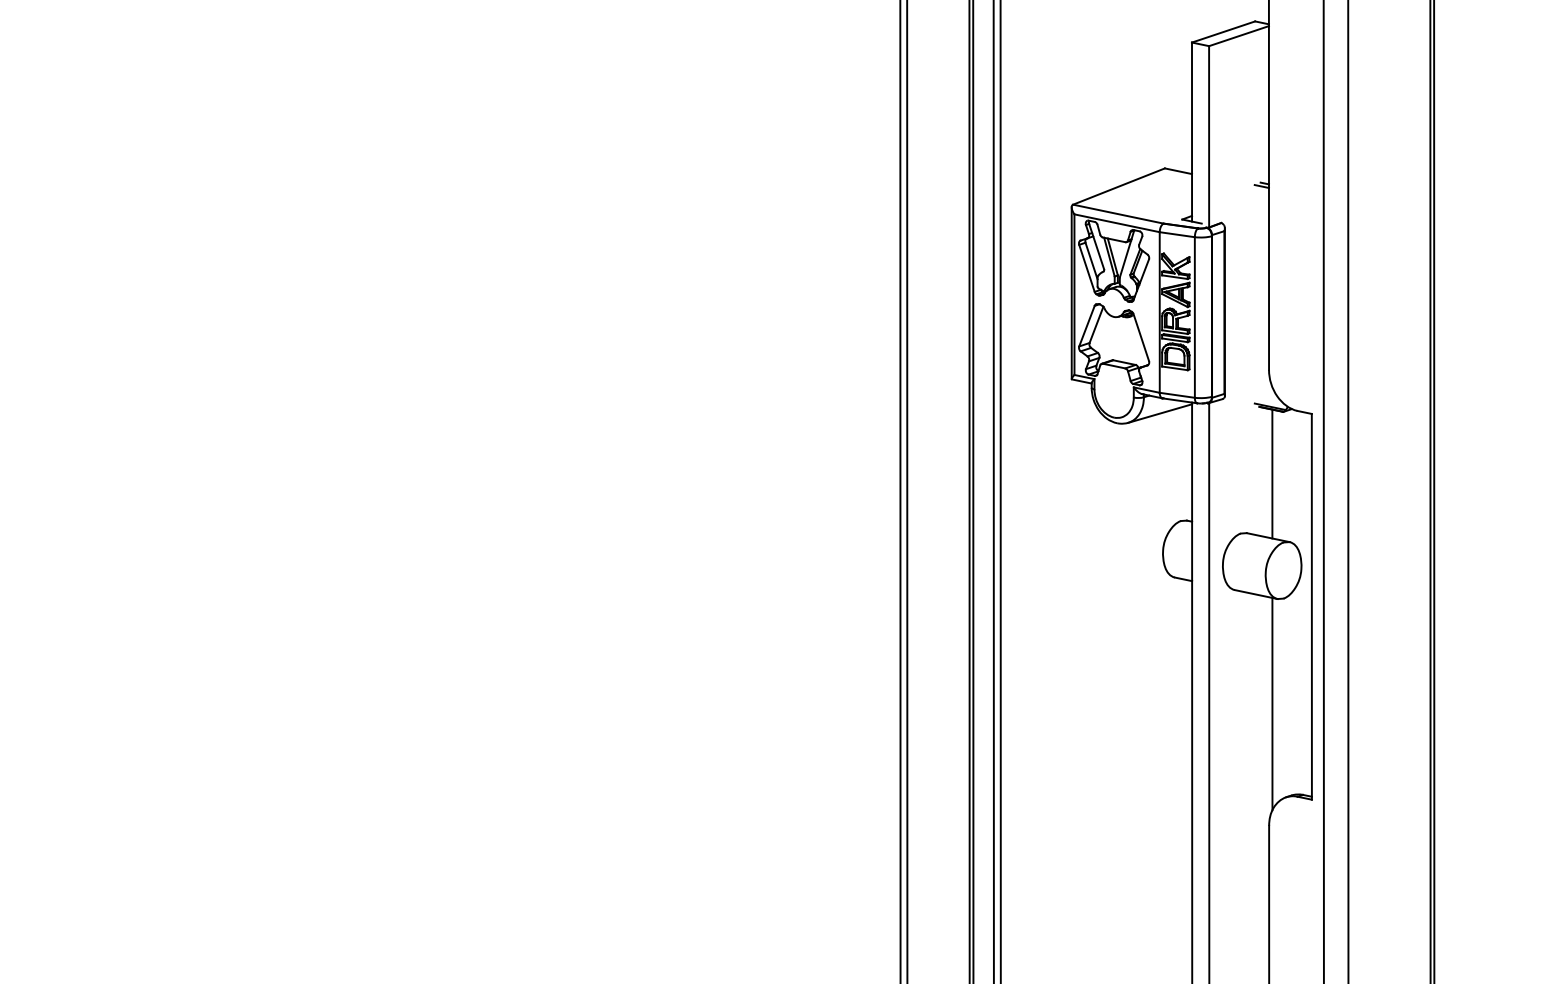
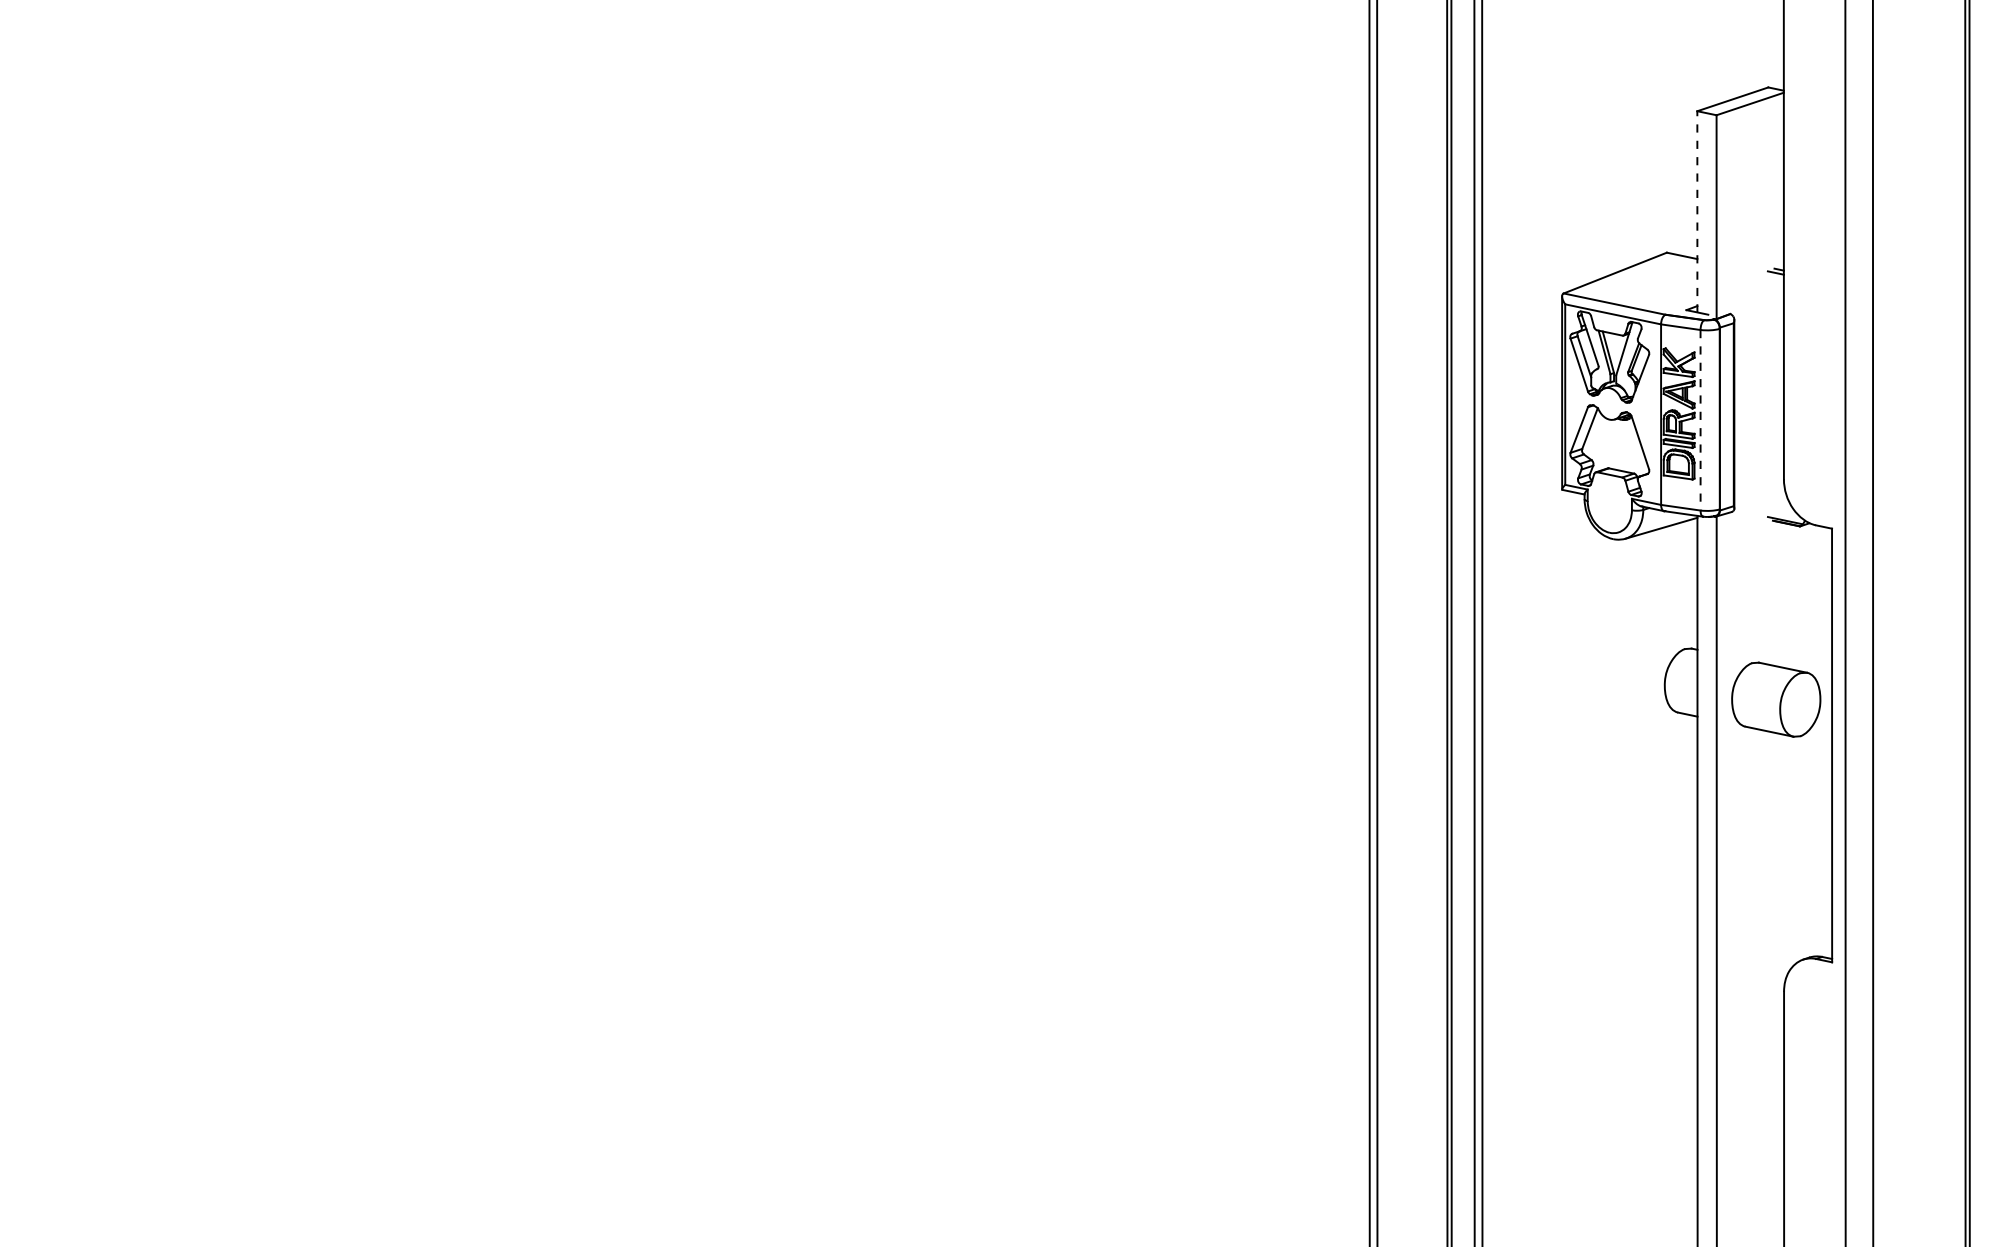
line: (1192, 131) -> (1697, 211), solid -> dashed
line: (1194, 317) -> (1700, 420), solid -> dashed
line: (1272, 473) -> (1787, 595), removed
line: (1272, 703) -> (1787, 854), removed

